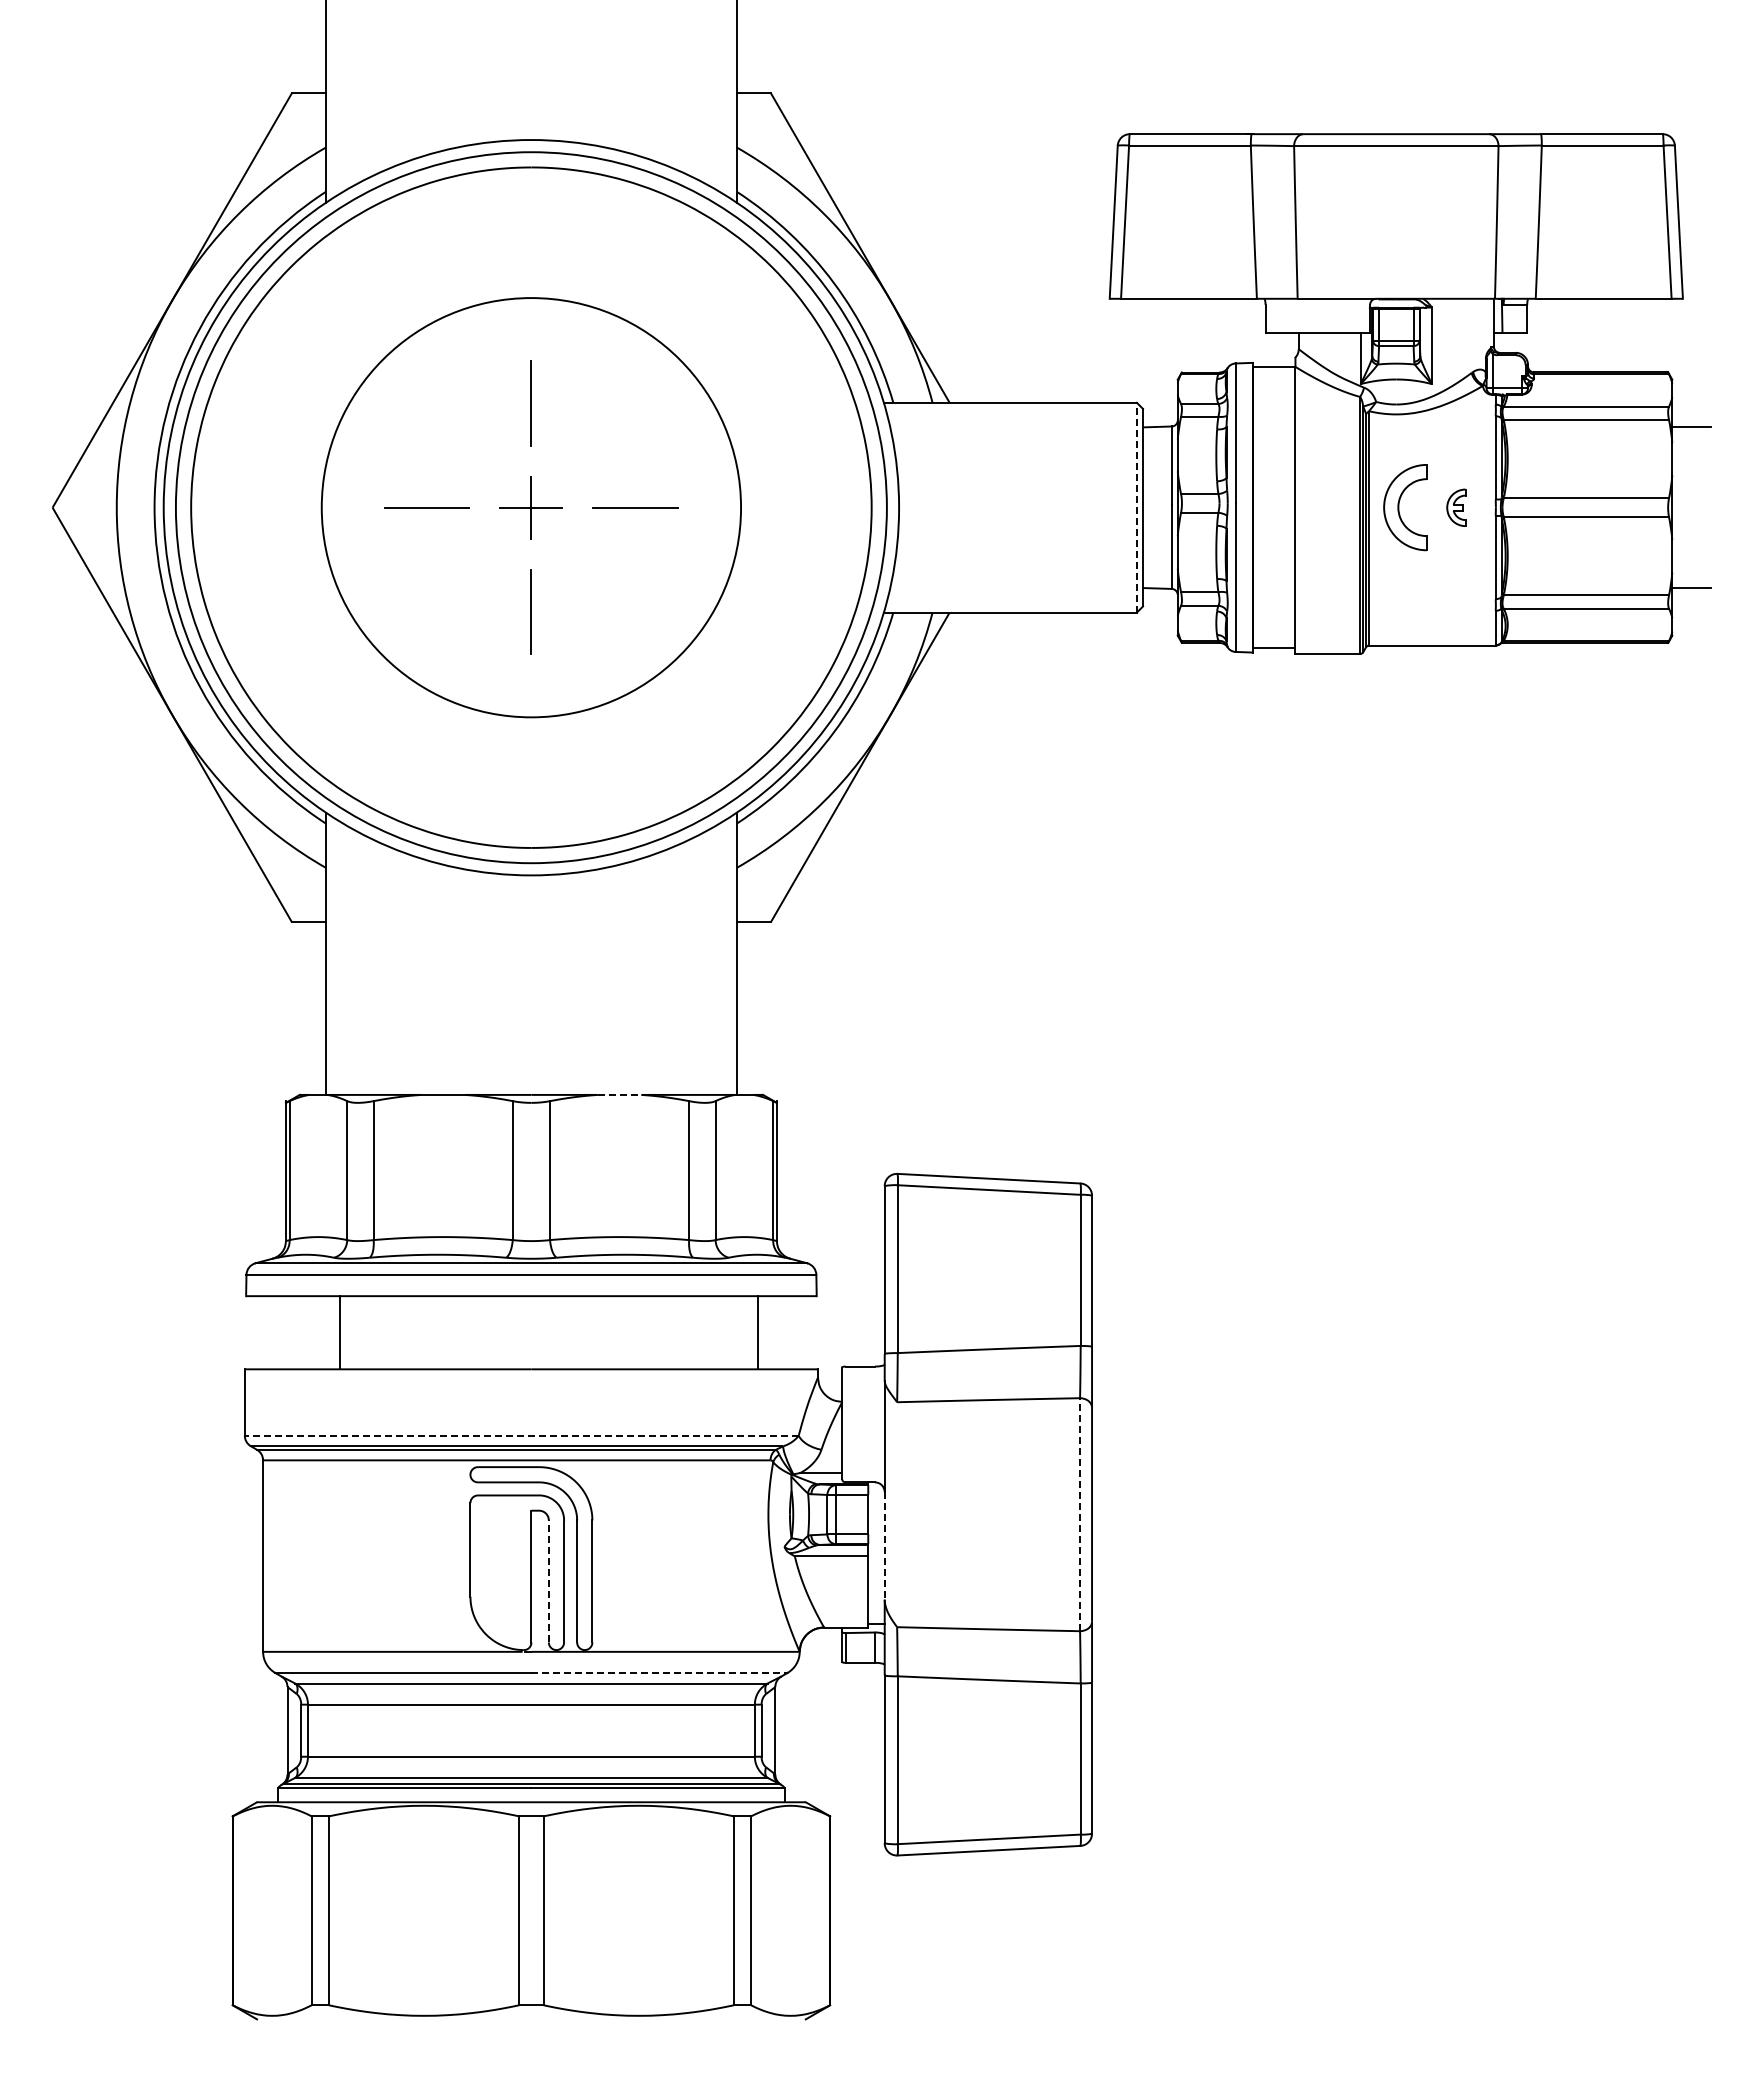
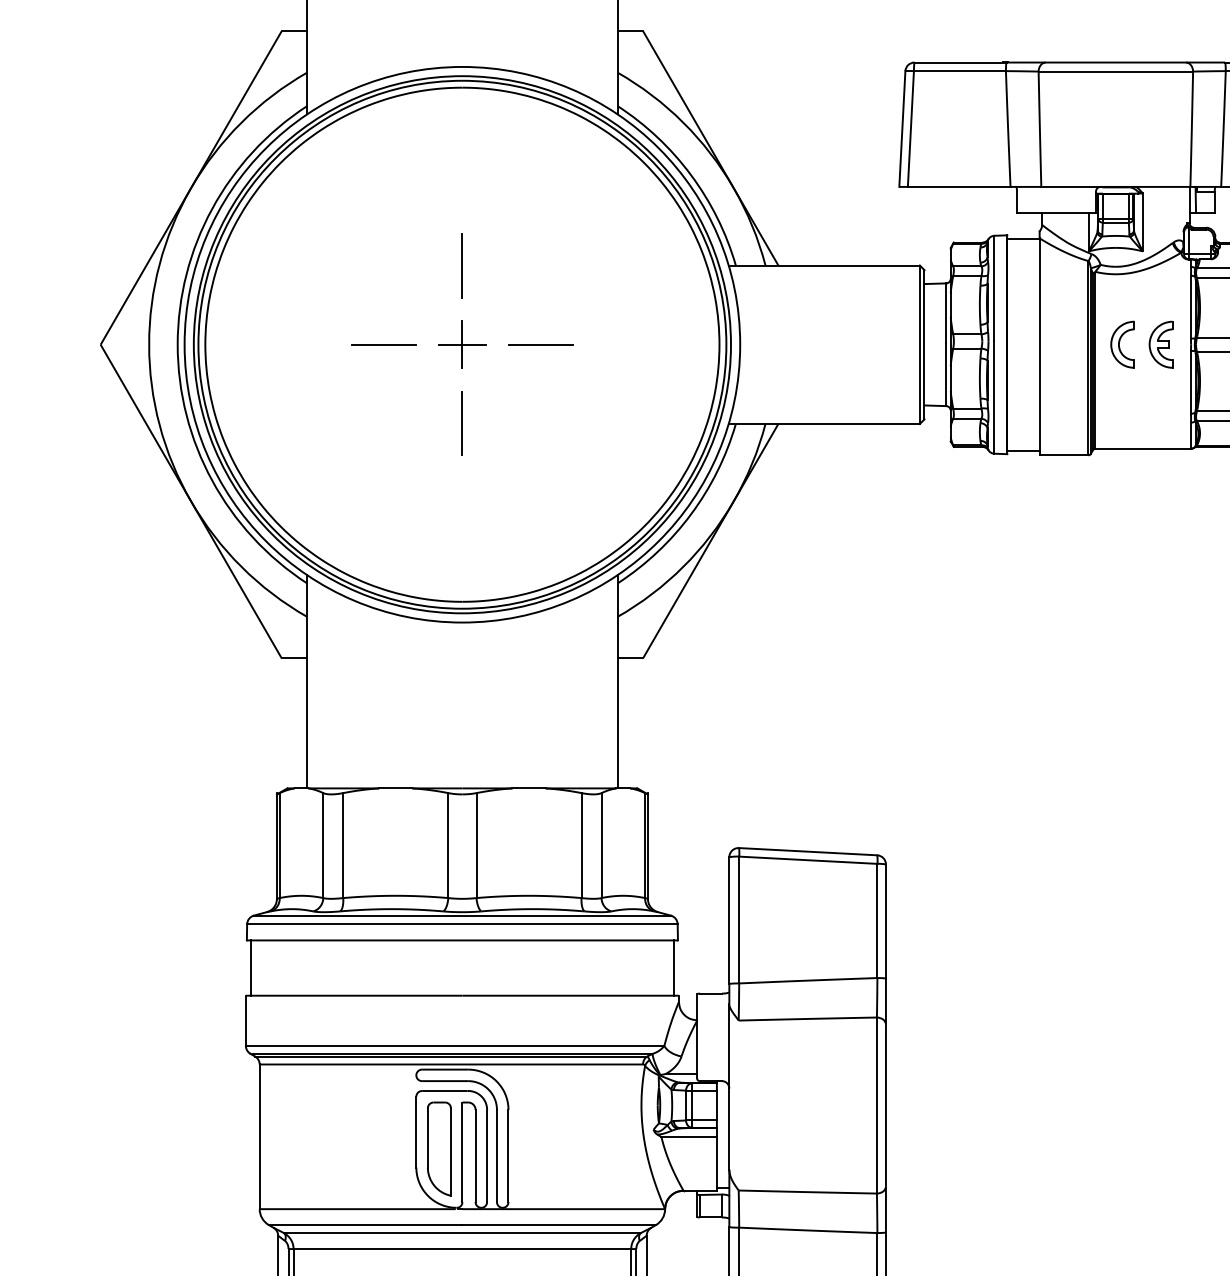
circle: (531, 507) -> (462, 344), size x1.67
line: (1136, 507) -> (919, 344), dashed -> solid
part: (1405, 507) -> (1122, 344), size x0.71
part: (1456, 507) -> (1161, 344), size x1.67
line: (619, 1094) -> (528, 788), dashed -> solid
line: (339, 1332) -> (250, 967), moved
line: (757, 1332) -> (674, 967), moved
line: (521, 1435) -> (454, 1045), dashed -> solid
line: (1080, 1514) -> (877, 1105), dashed -> solid
line: (884, 1545) -> (729, 1128), dashed -> solid
part: (500, 1571) -> (439, 1148), added
line: (548, 1581) -> (475, 1156), dashed -> solid
line: (659, 1672) -> (559, 1224), dashed -> solid

